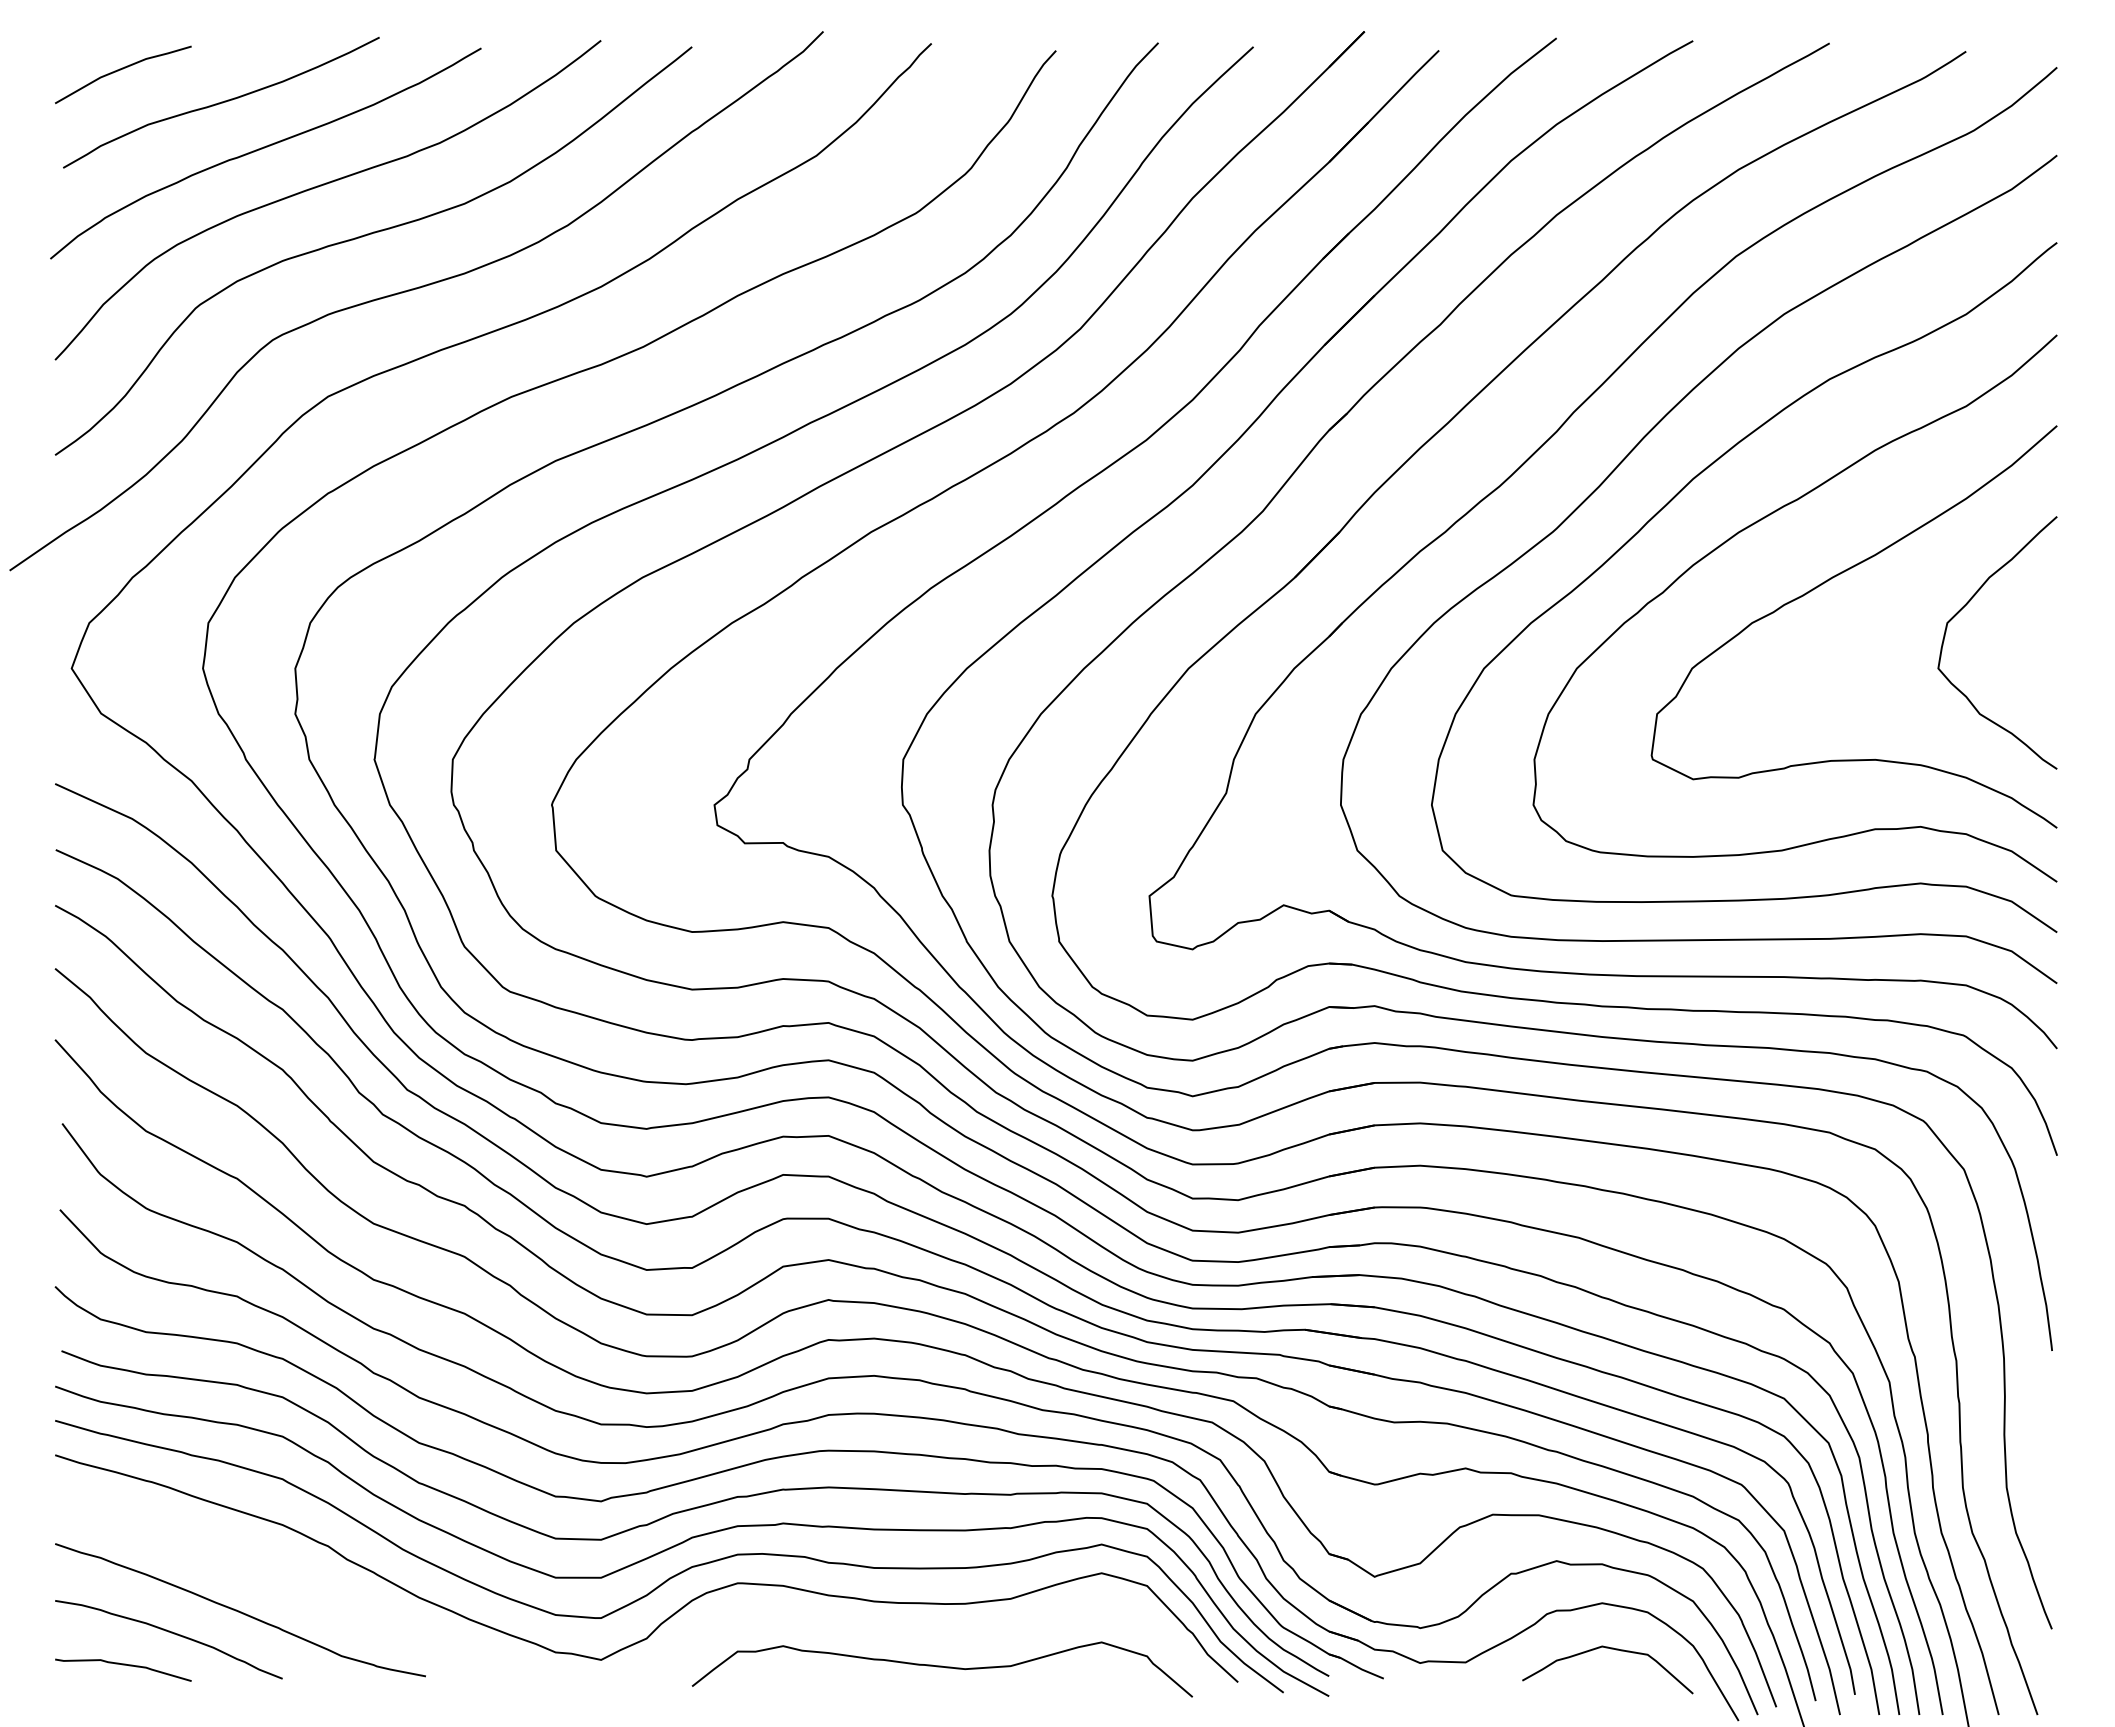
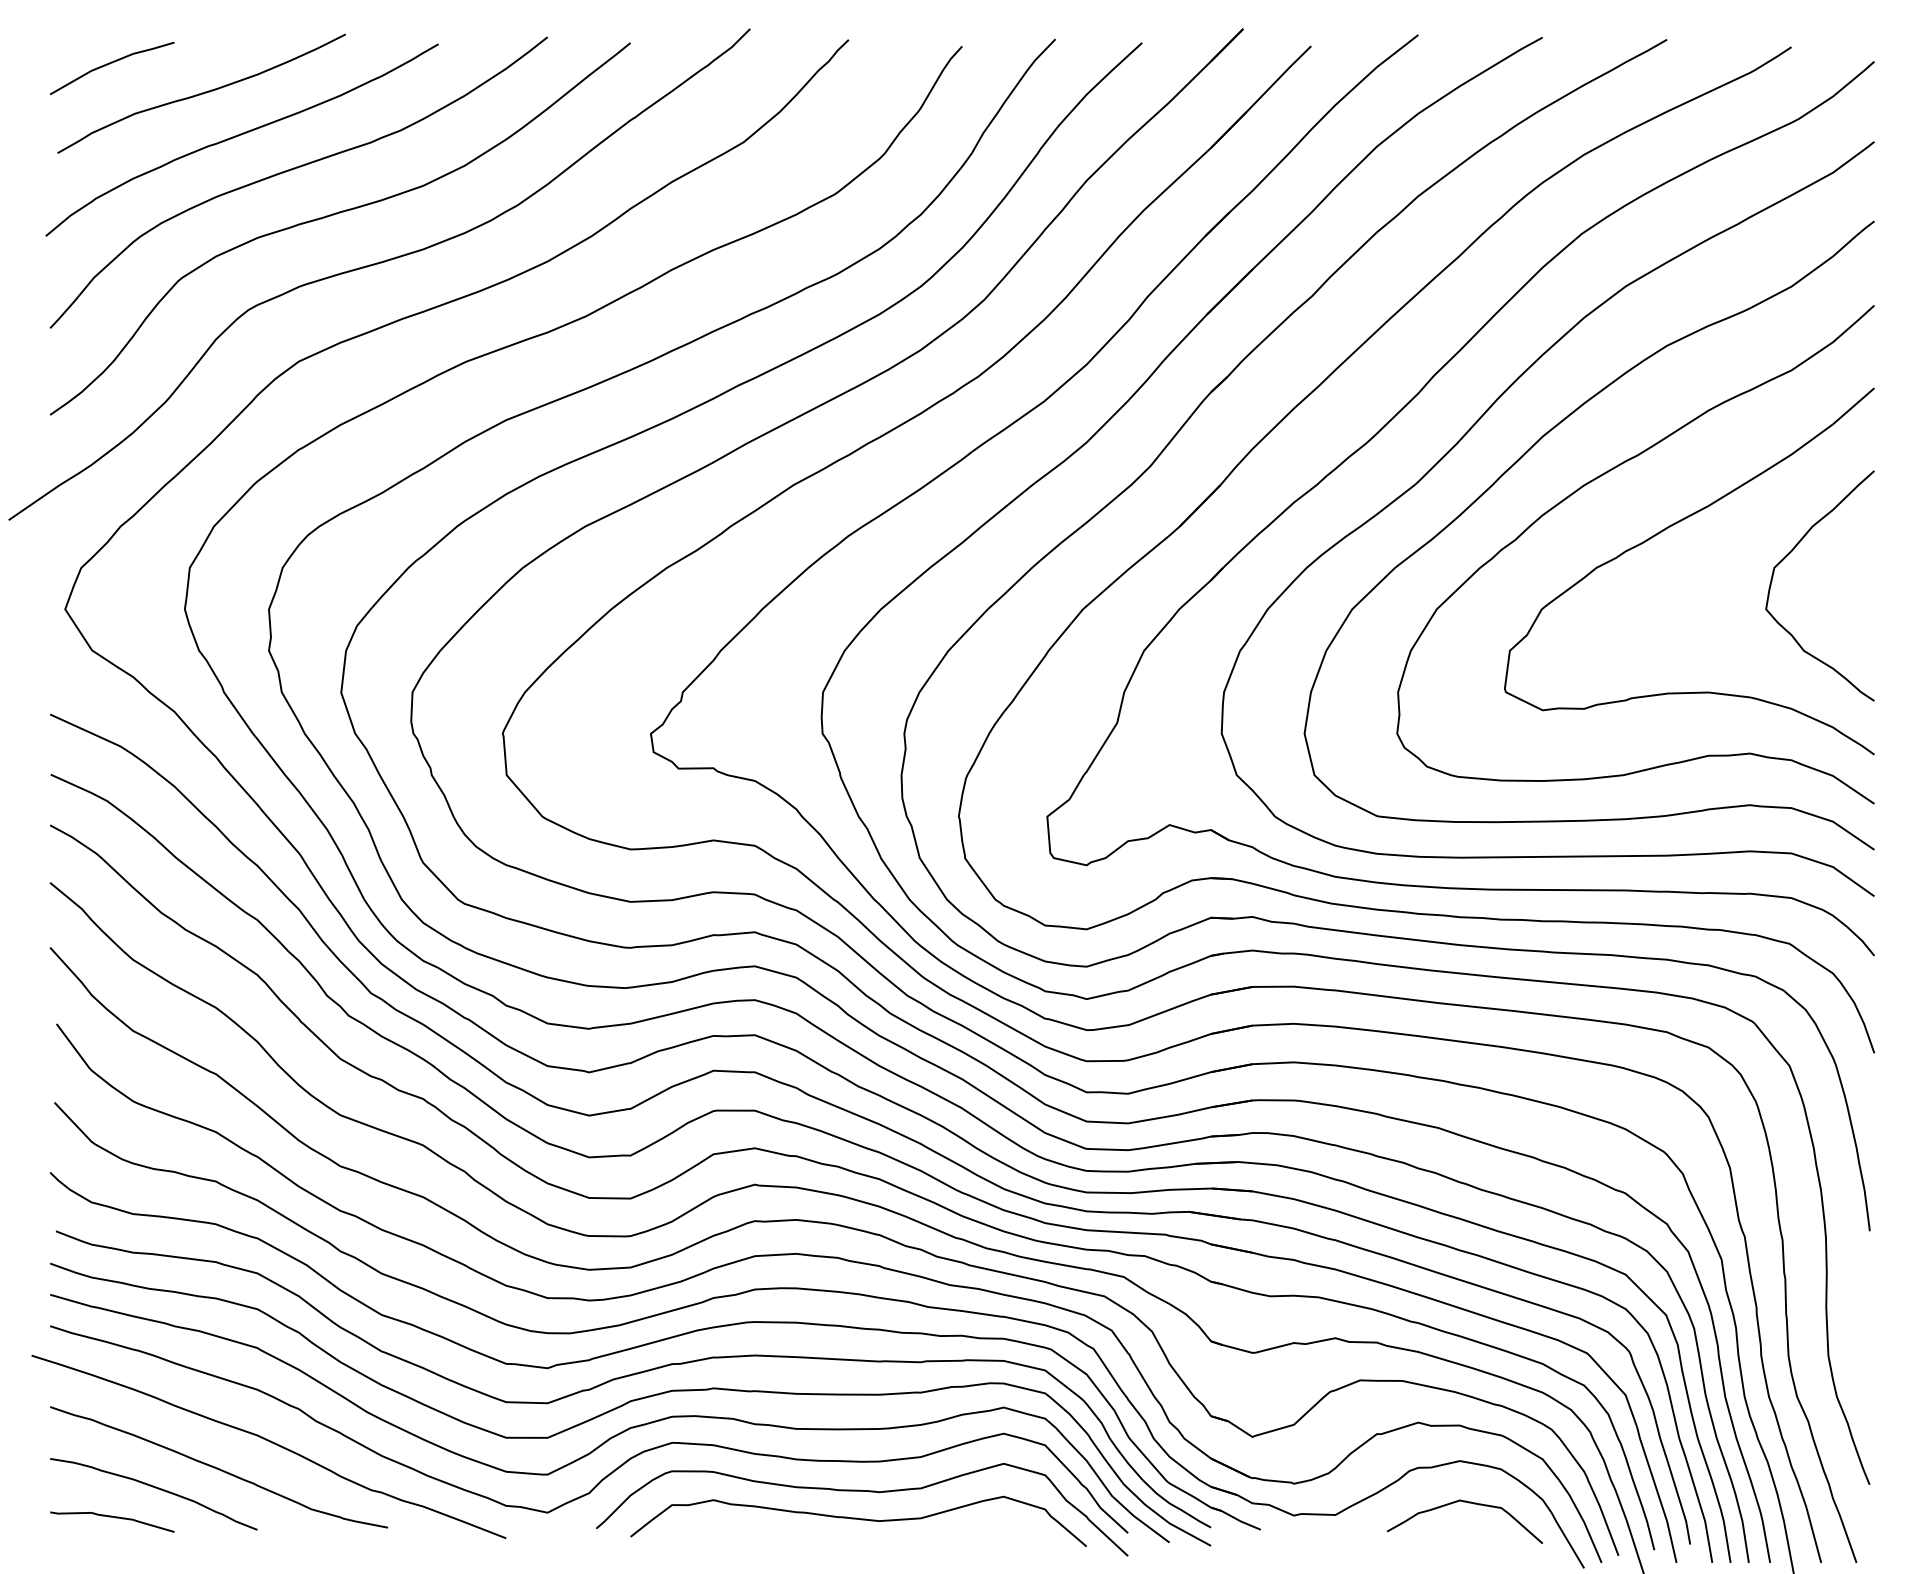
curve: (297, 1583) -> (270, 1443), added
curve: (952, 1637) -> (867, 1492), added

